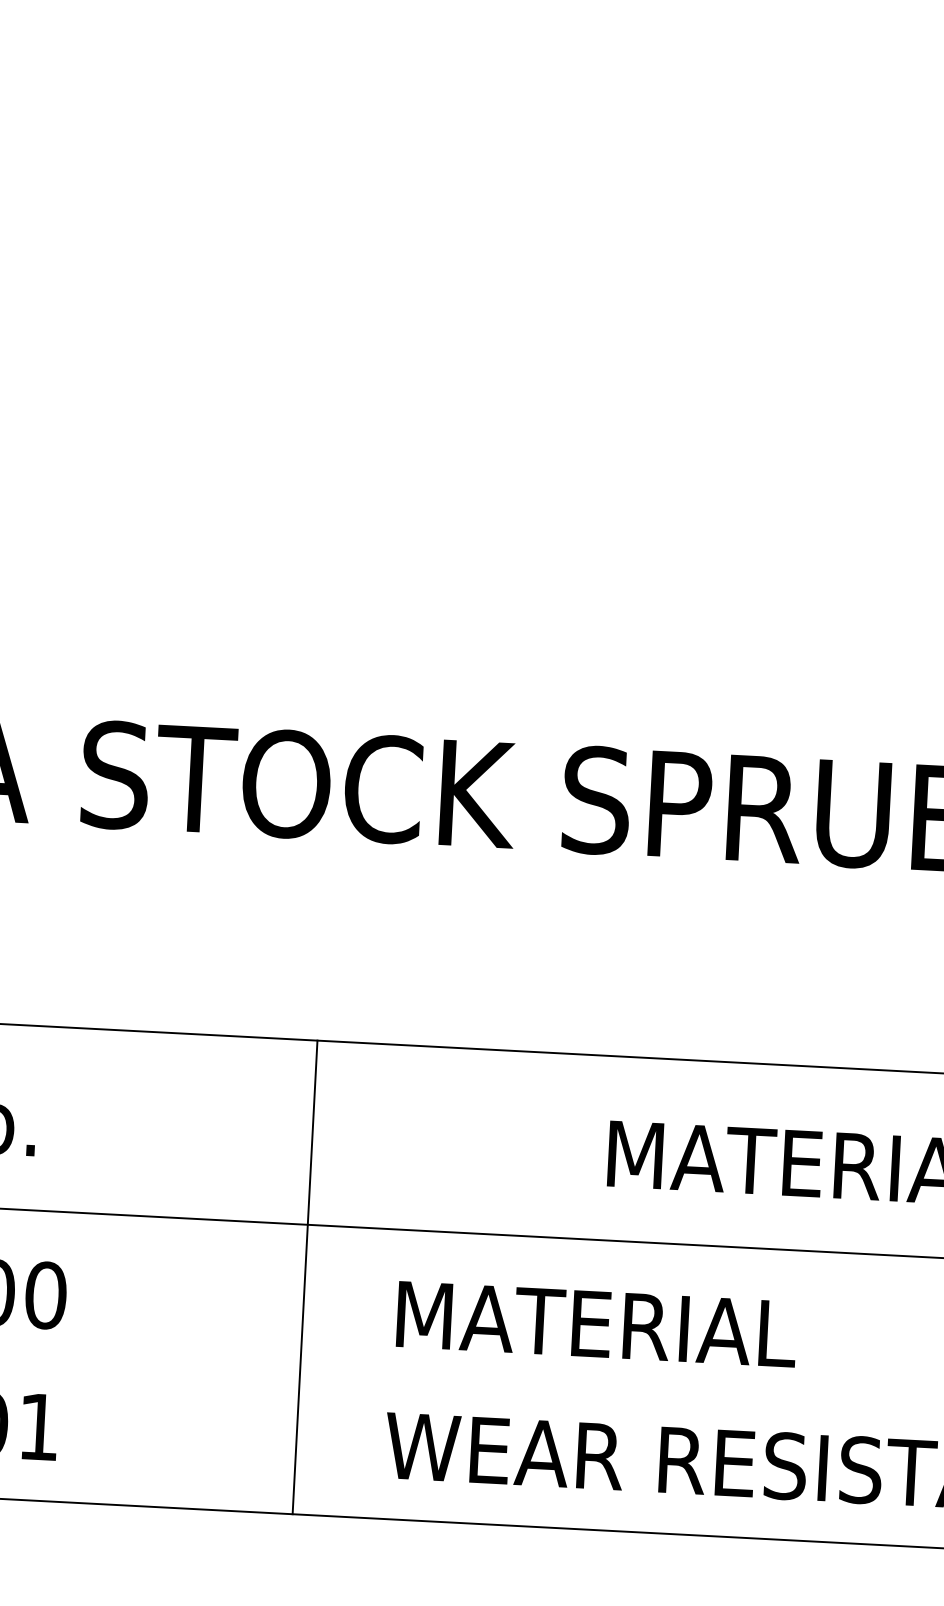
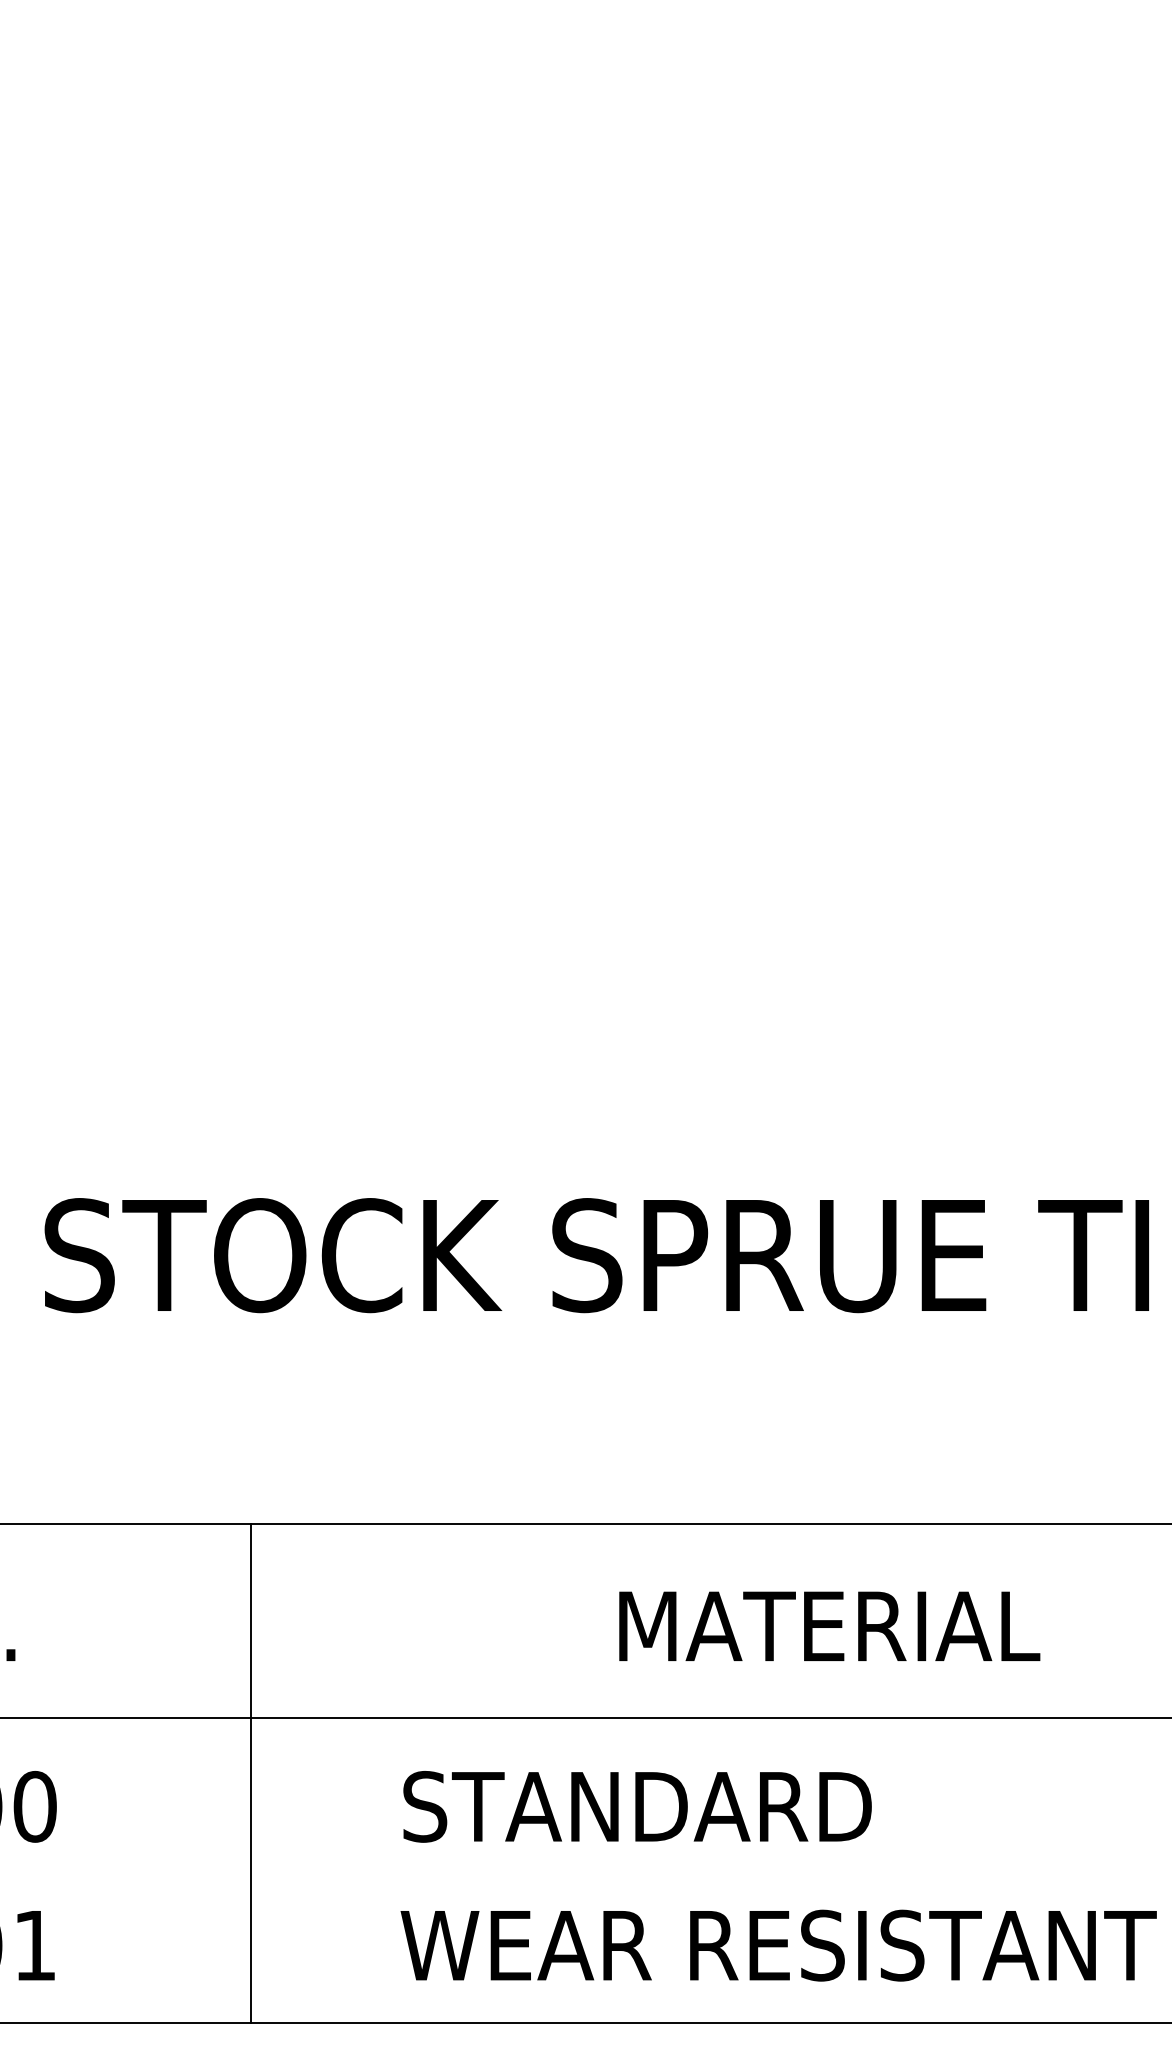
line: (304, 1277) -> (250, 1773), moved
text: (616, 1325) -> (637, 1806), MATERIAL -> STANDARD

